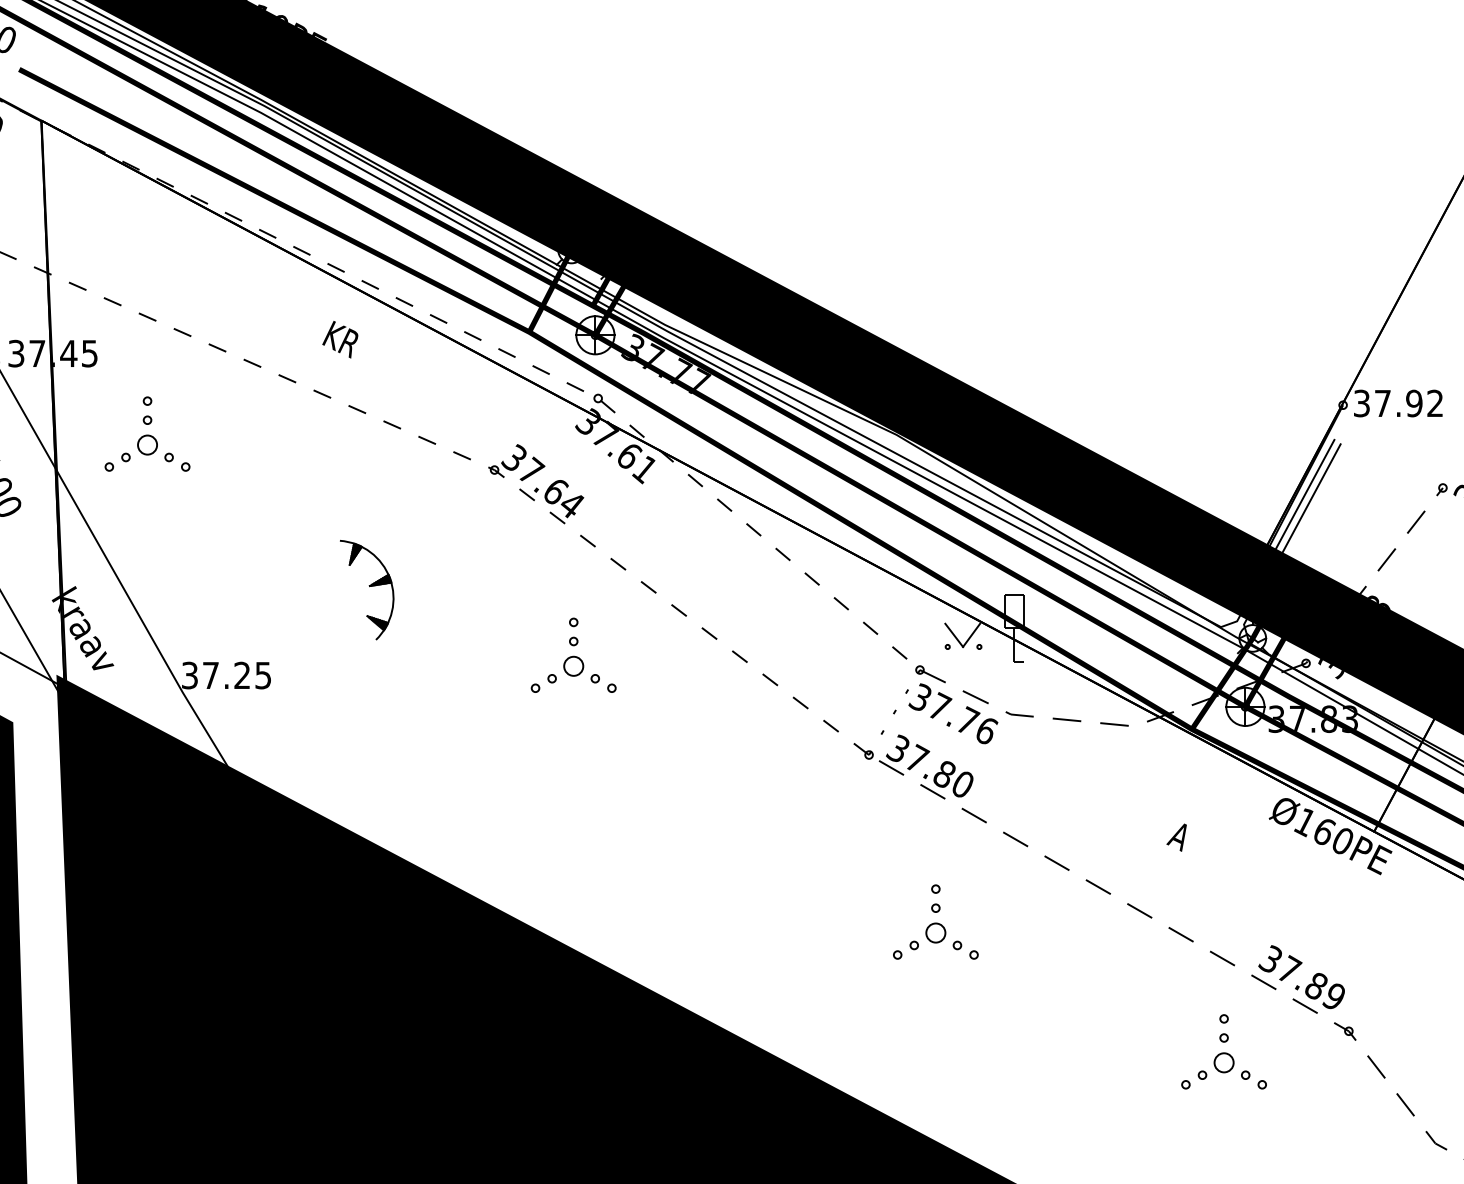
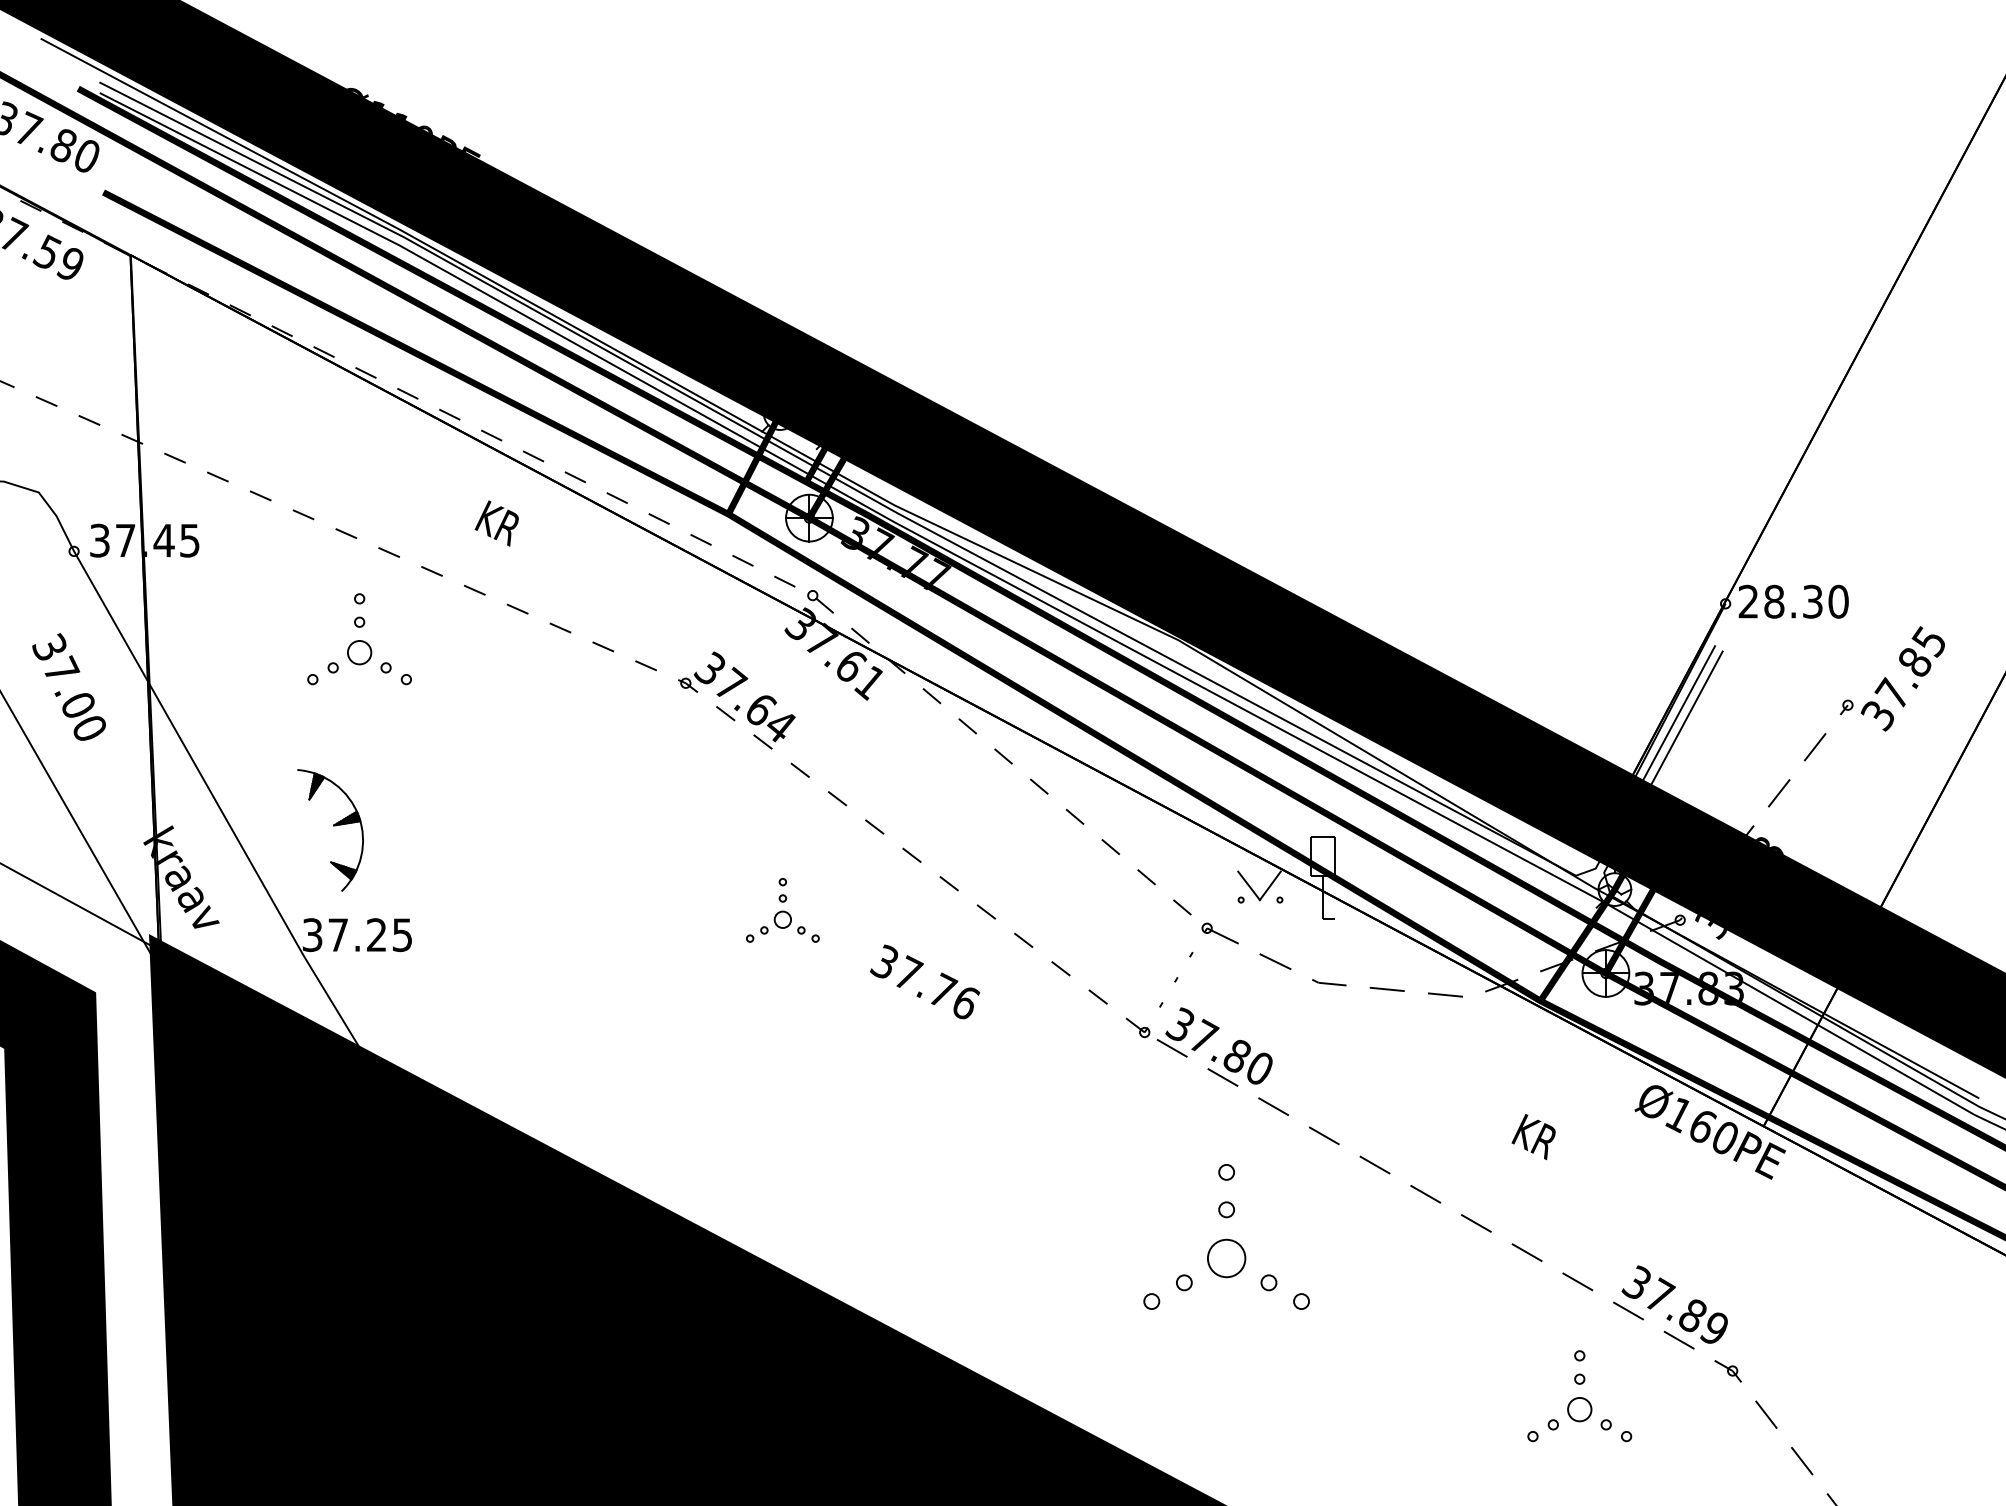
text: (1398, 403) -> (1793, 601), 37.92 -> 28.30
part: (147, 434) -> (359, 639), moved
part: (366, 590) -> (330, 830), moved
part: (573, 655) -> (782, 910), size x0.7
text: (953, 713) -> (925, 981), moved
text: (1185, 840) -> (1532, 1137), A -> KR
part: (935, 922) -> (1226, 1237), size x1.6

